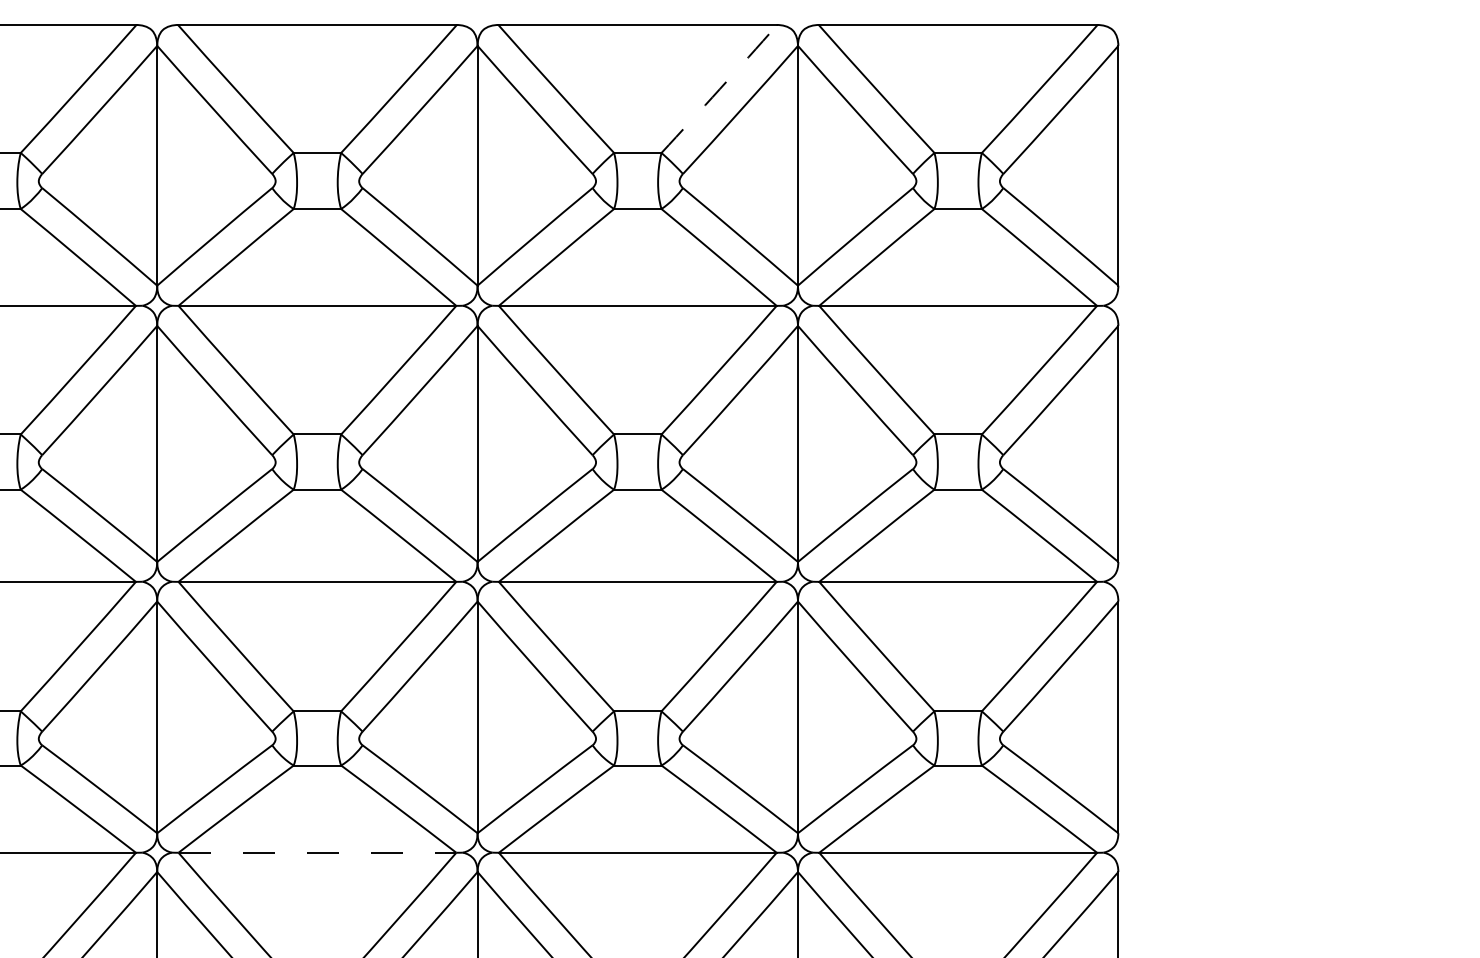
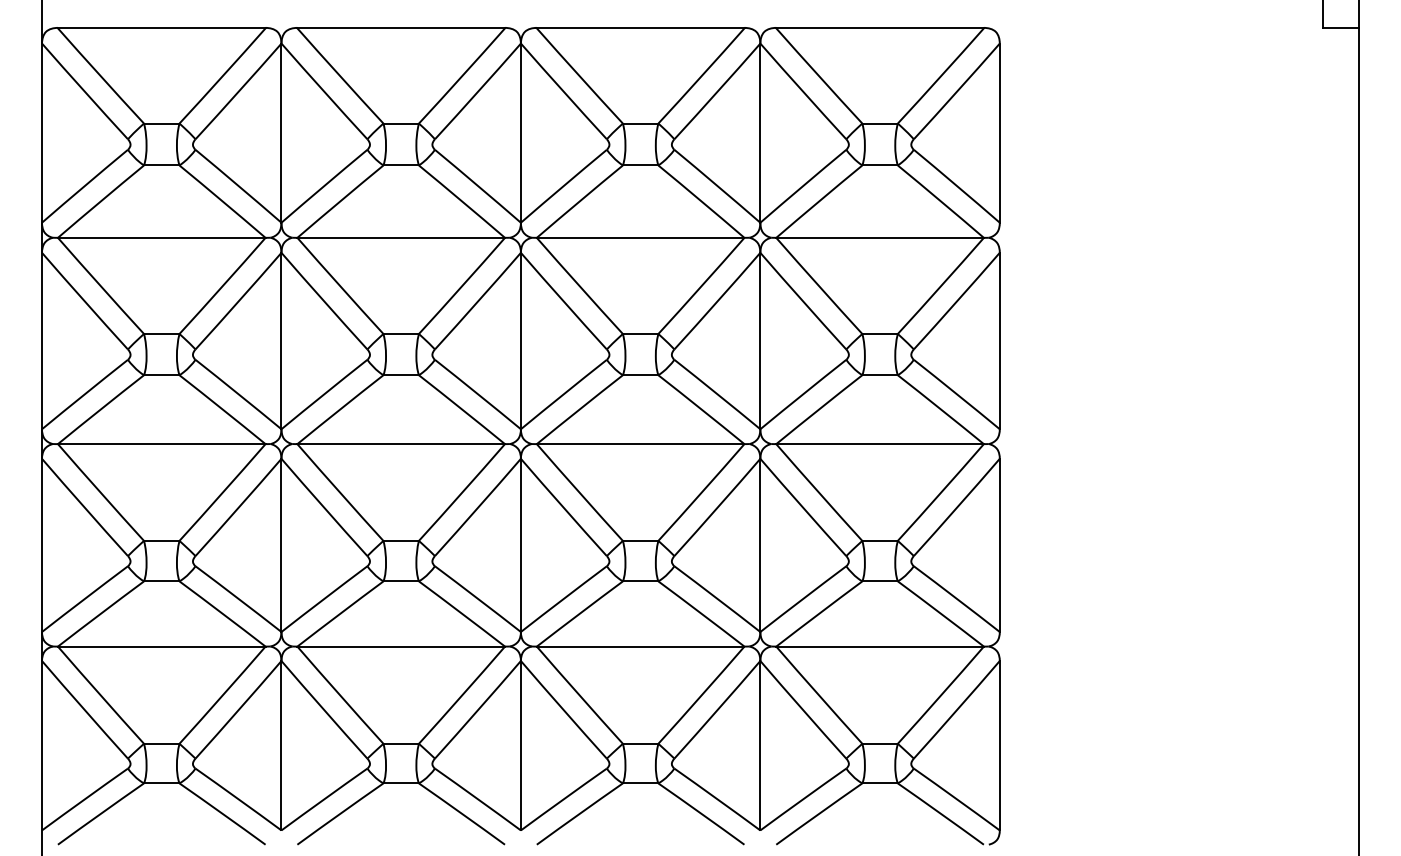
arc: (719, 88) -> (701, 75), dashed -> solid
line: (317, 852) -> (401, 646), dashed -> solid

